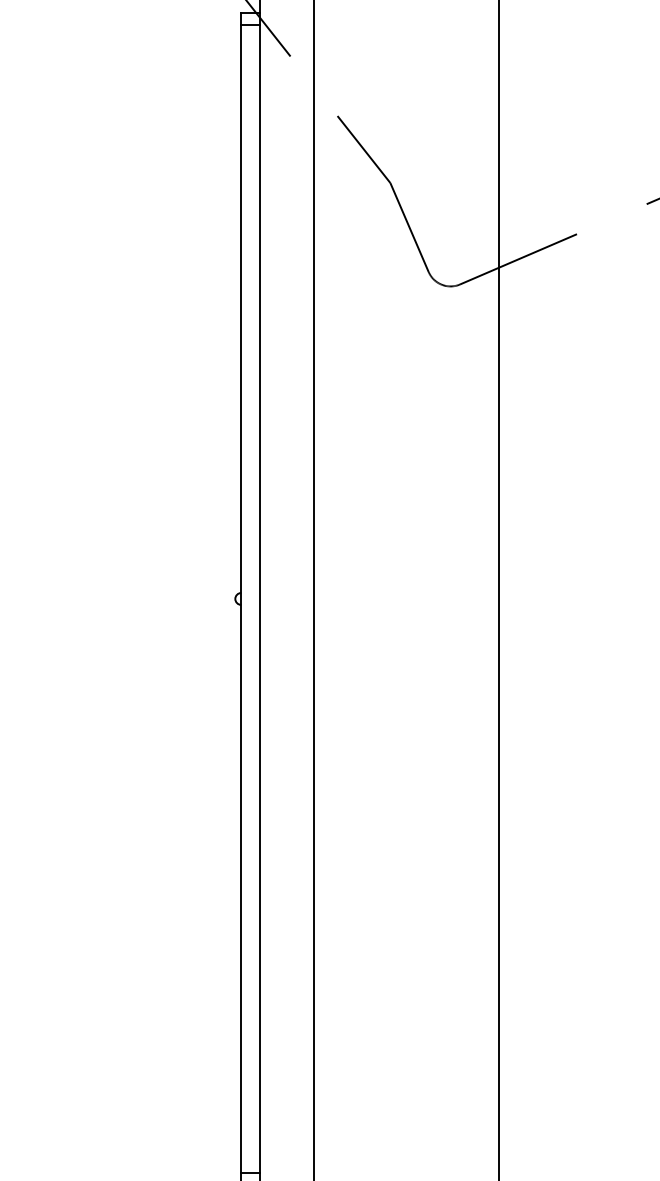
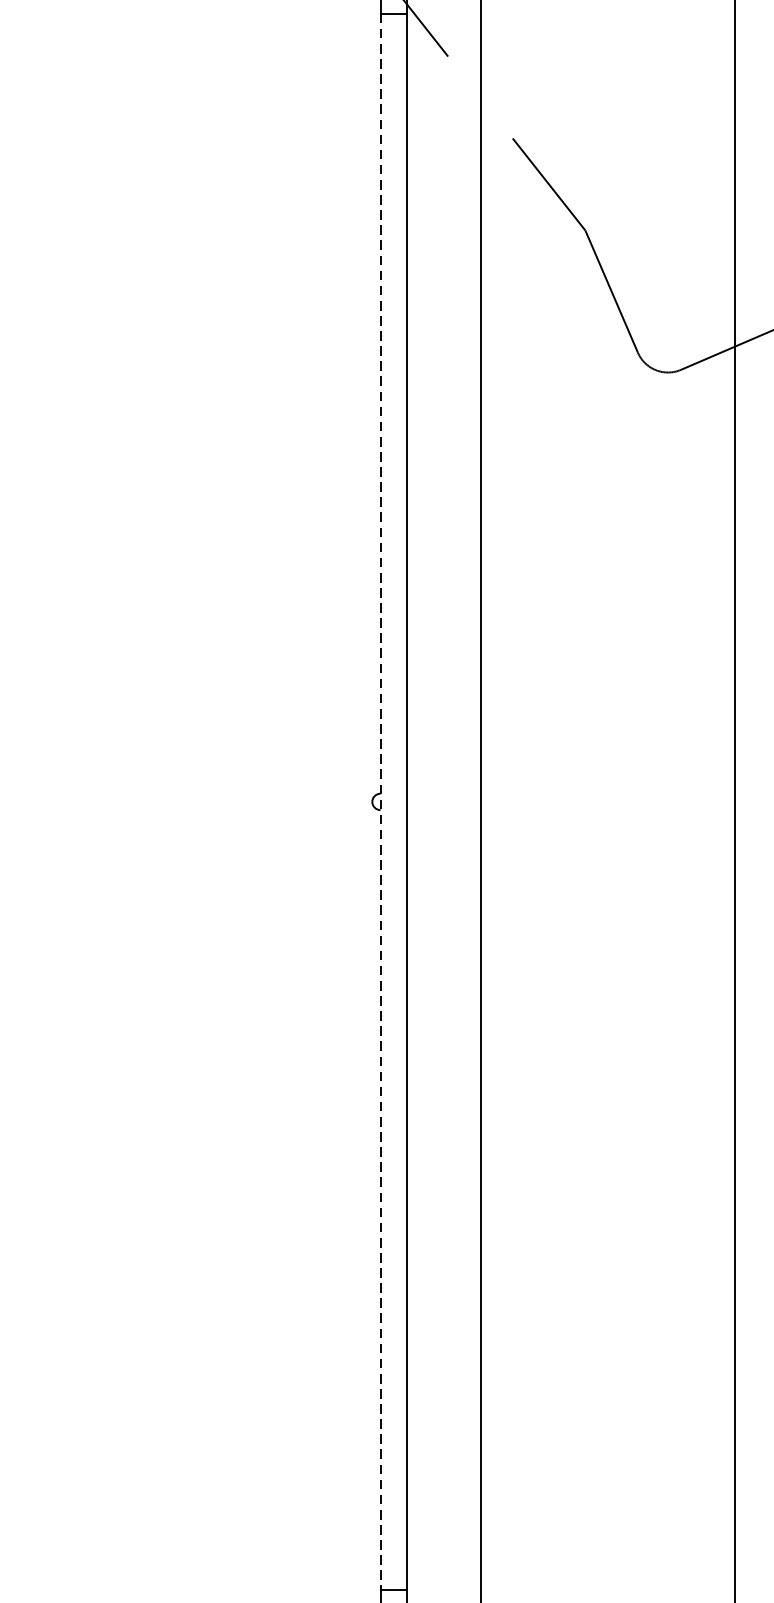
line: (241, 598) -> (380, 801), solid -> dashed

